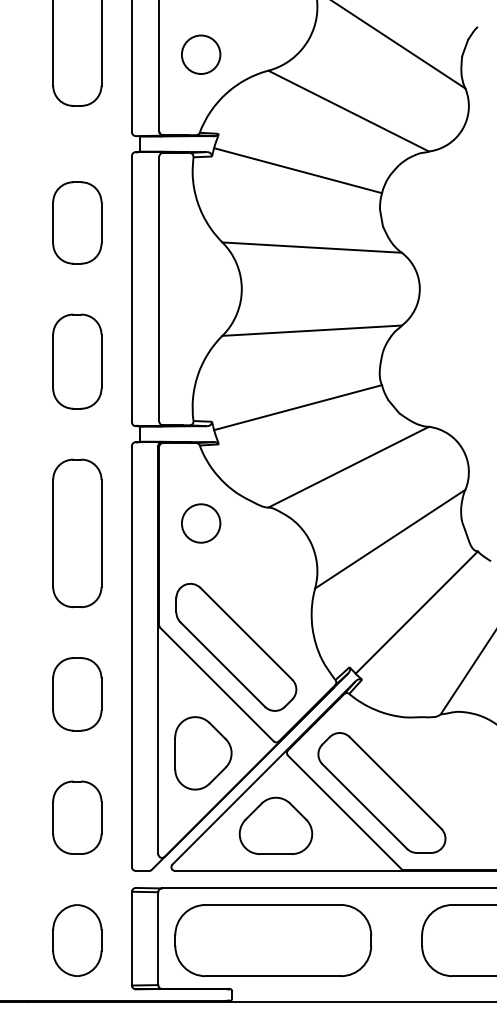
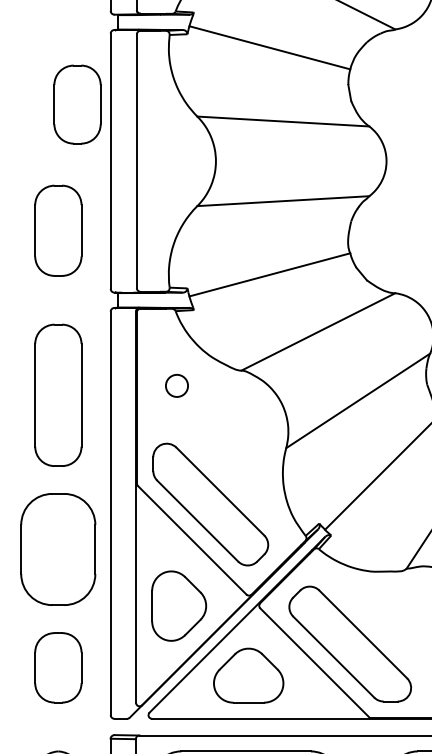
part: (77, 222) -> (77, 104), moved
circle: (200, 523) -> (176, 385), size x0.6
part: (77, 694) -> (58, 549), size x1.6

